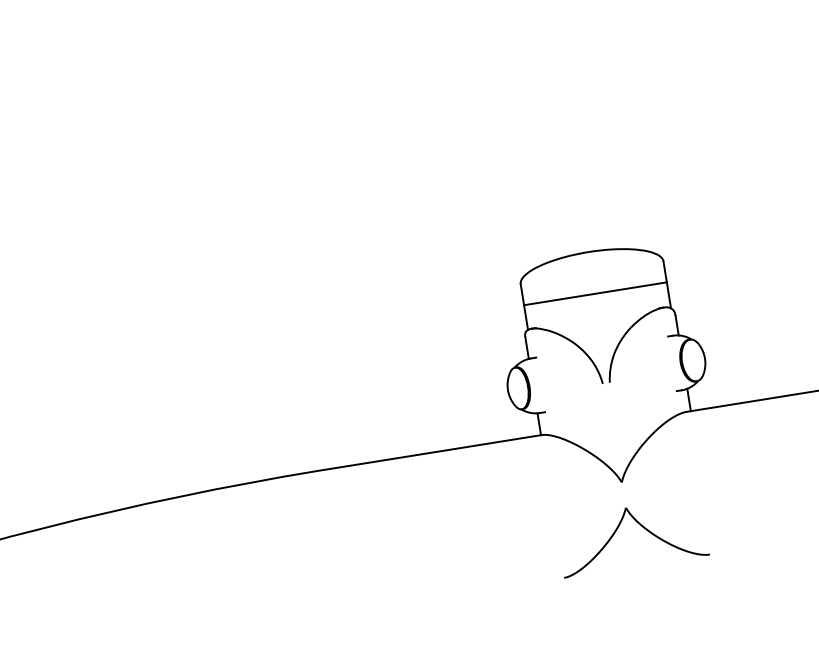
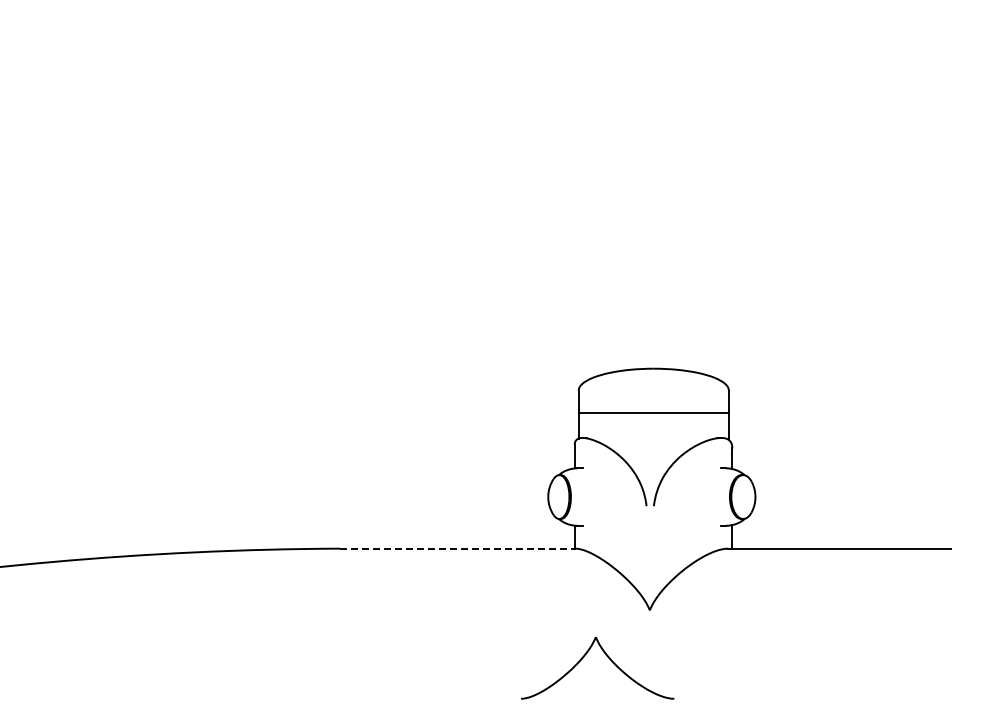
line: (429, 452) -> (457, 548), solid -> dashed
part: (640, 525) -> (607, 657), moved

